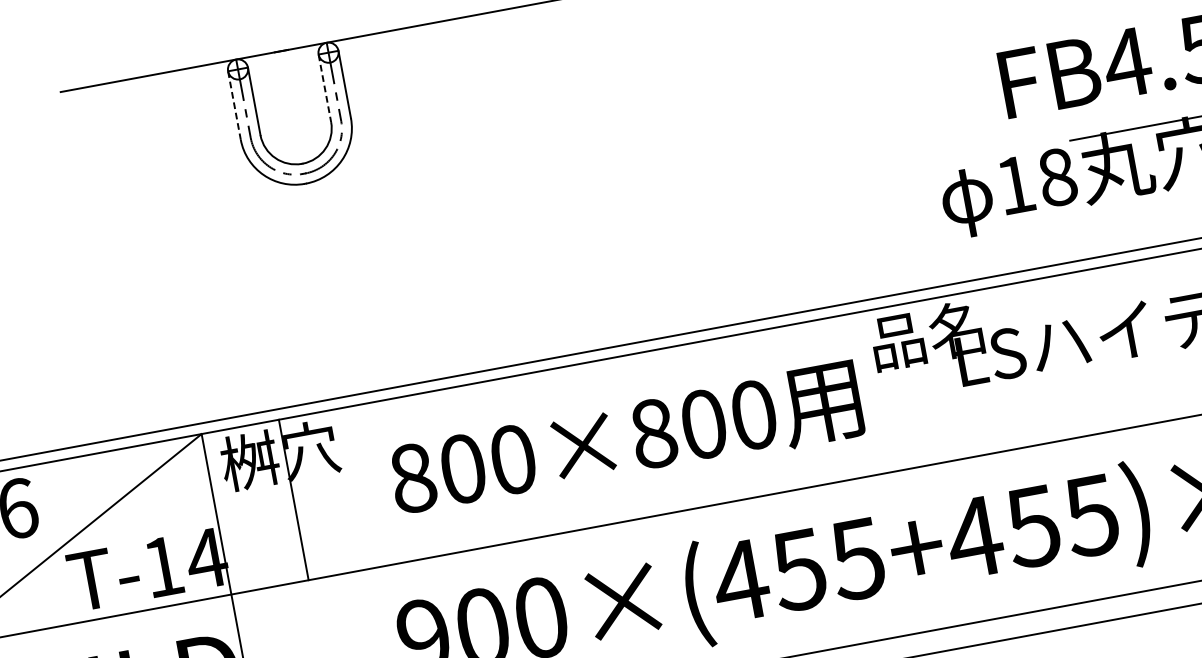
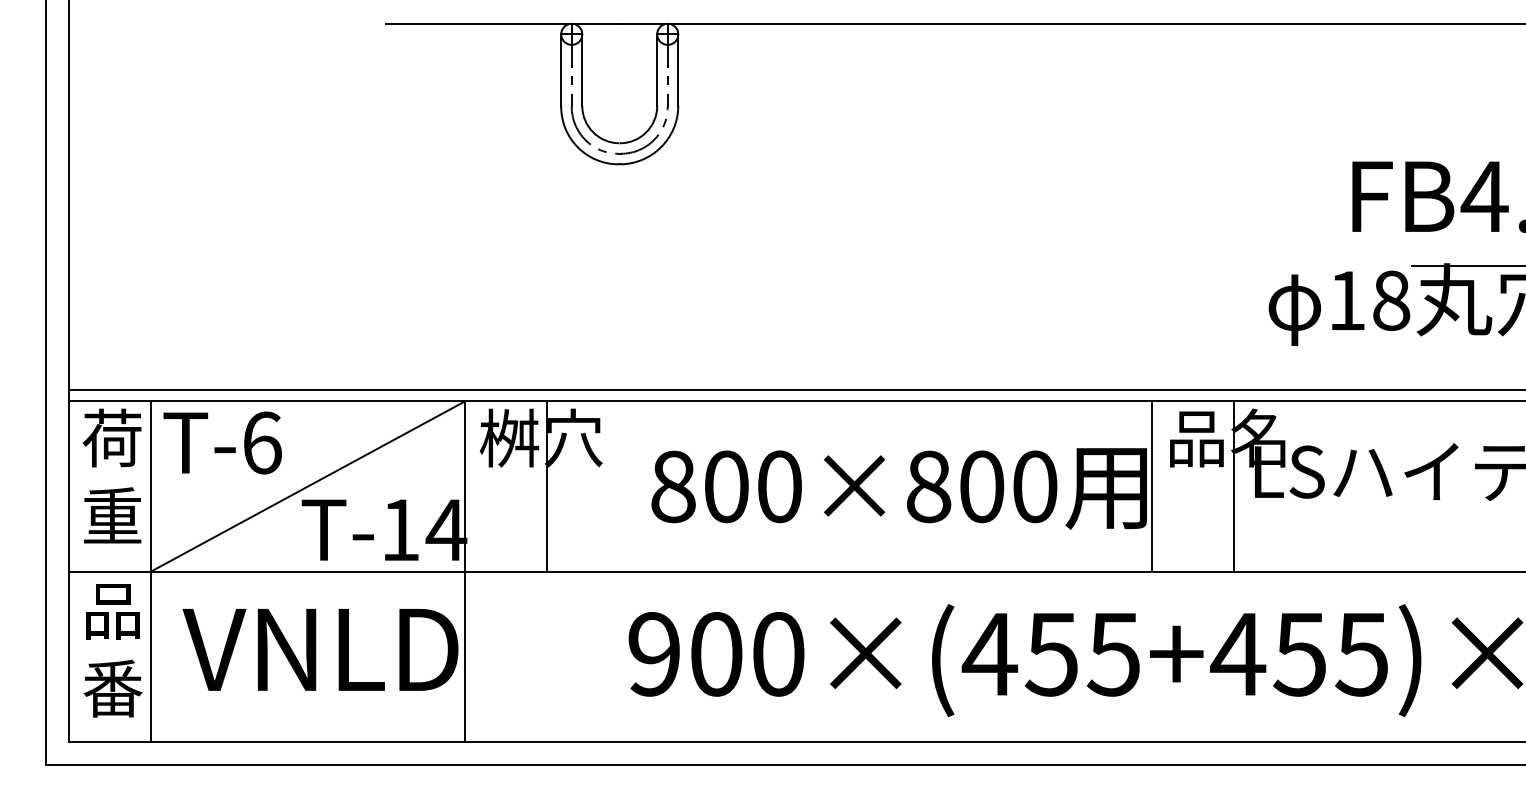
line: (325, 88) -> (657, 70), dashed -> solid
line: (234, 106) -> (561, 71), dashed -> solid
line: (941, 379) -> (1234, 486), added
line: (864, 394) -> (1152, 486), added

